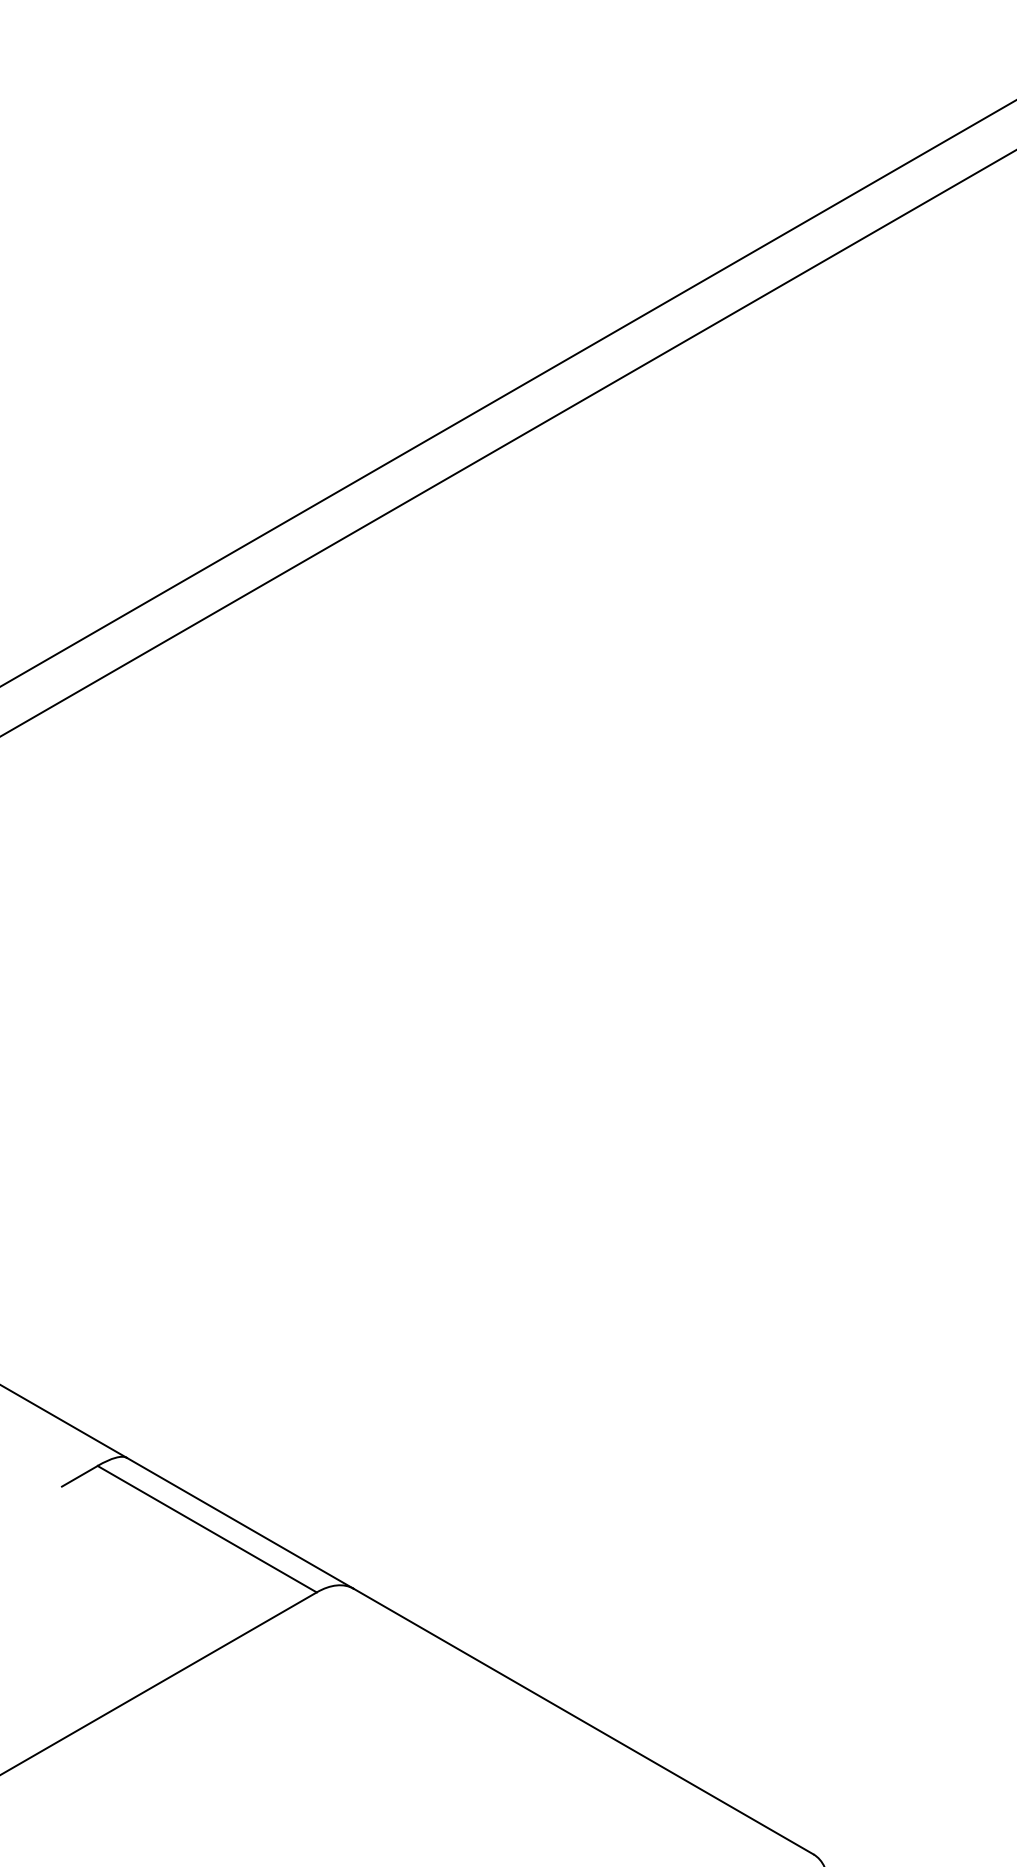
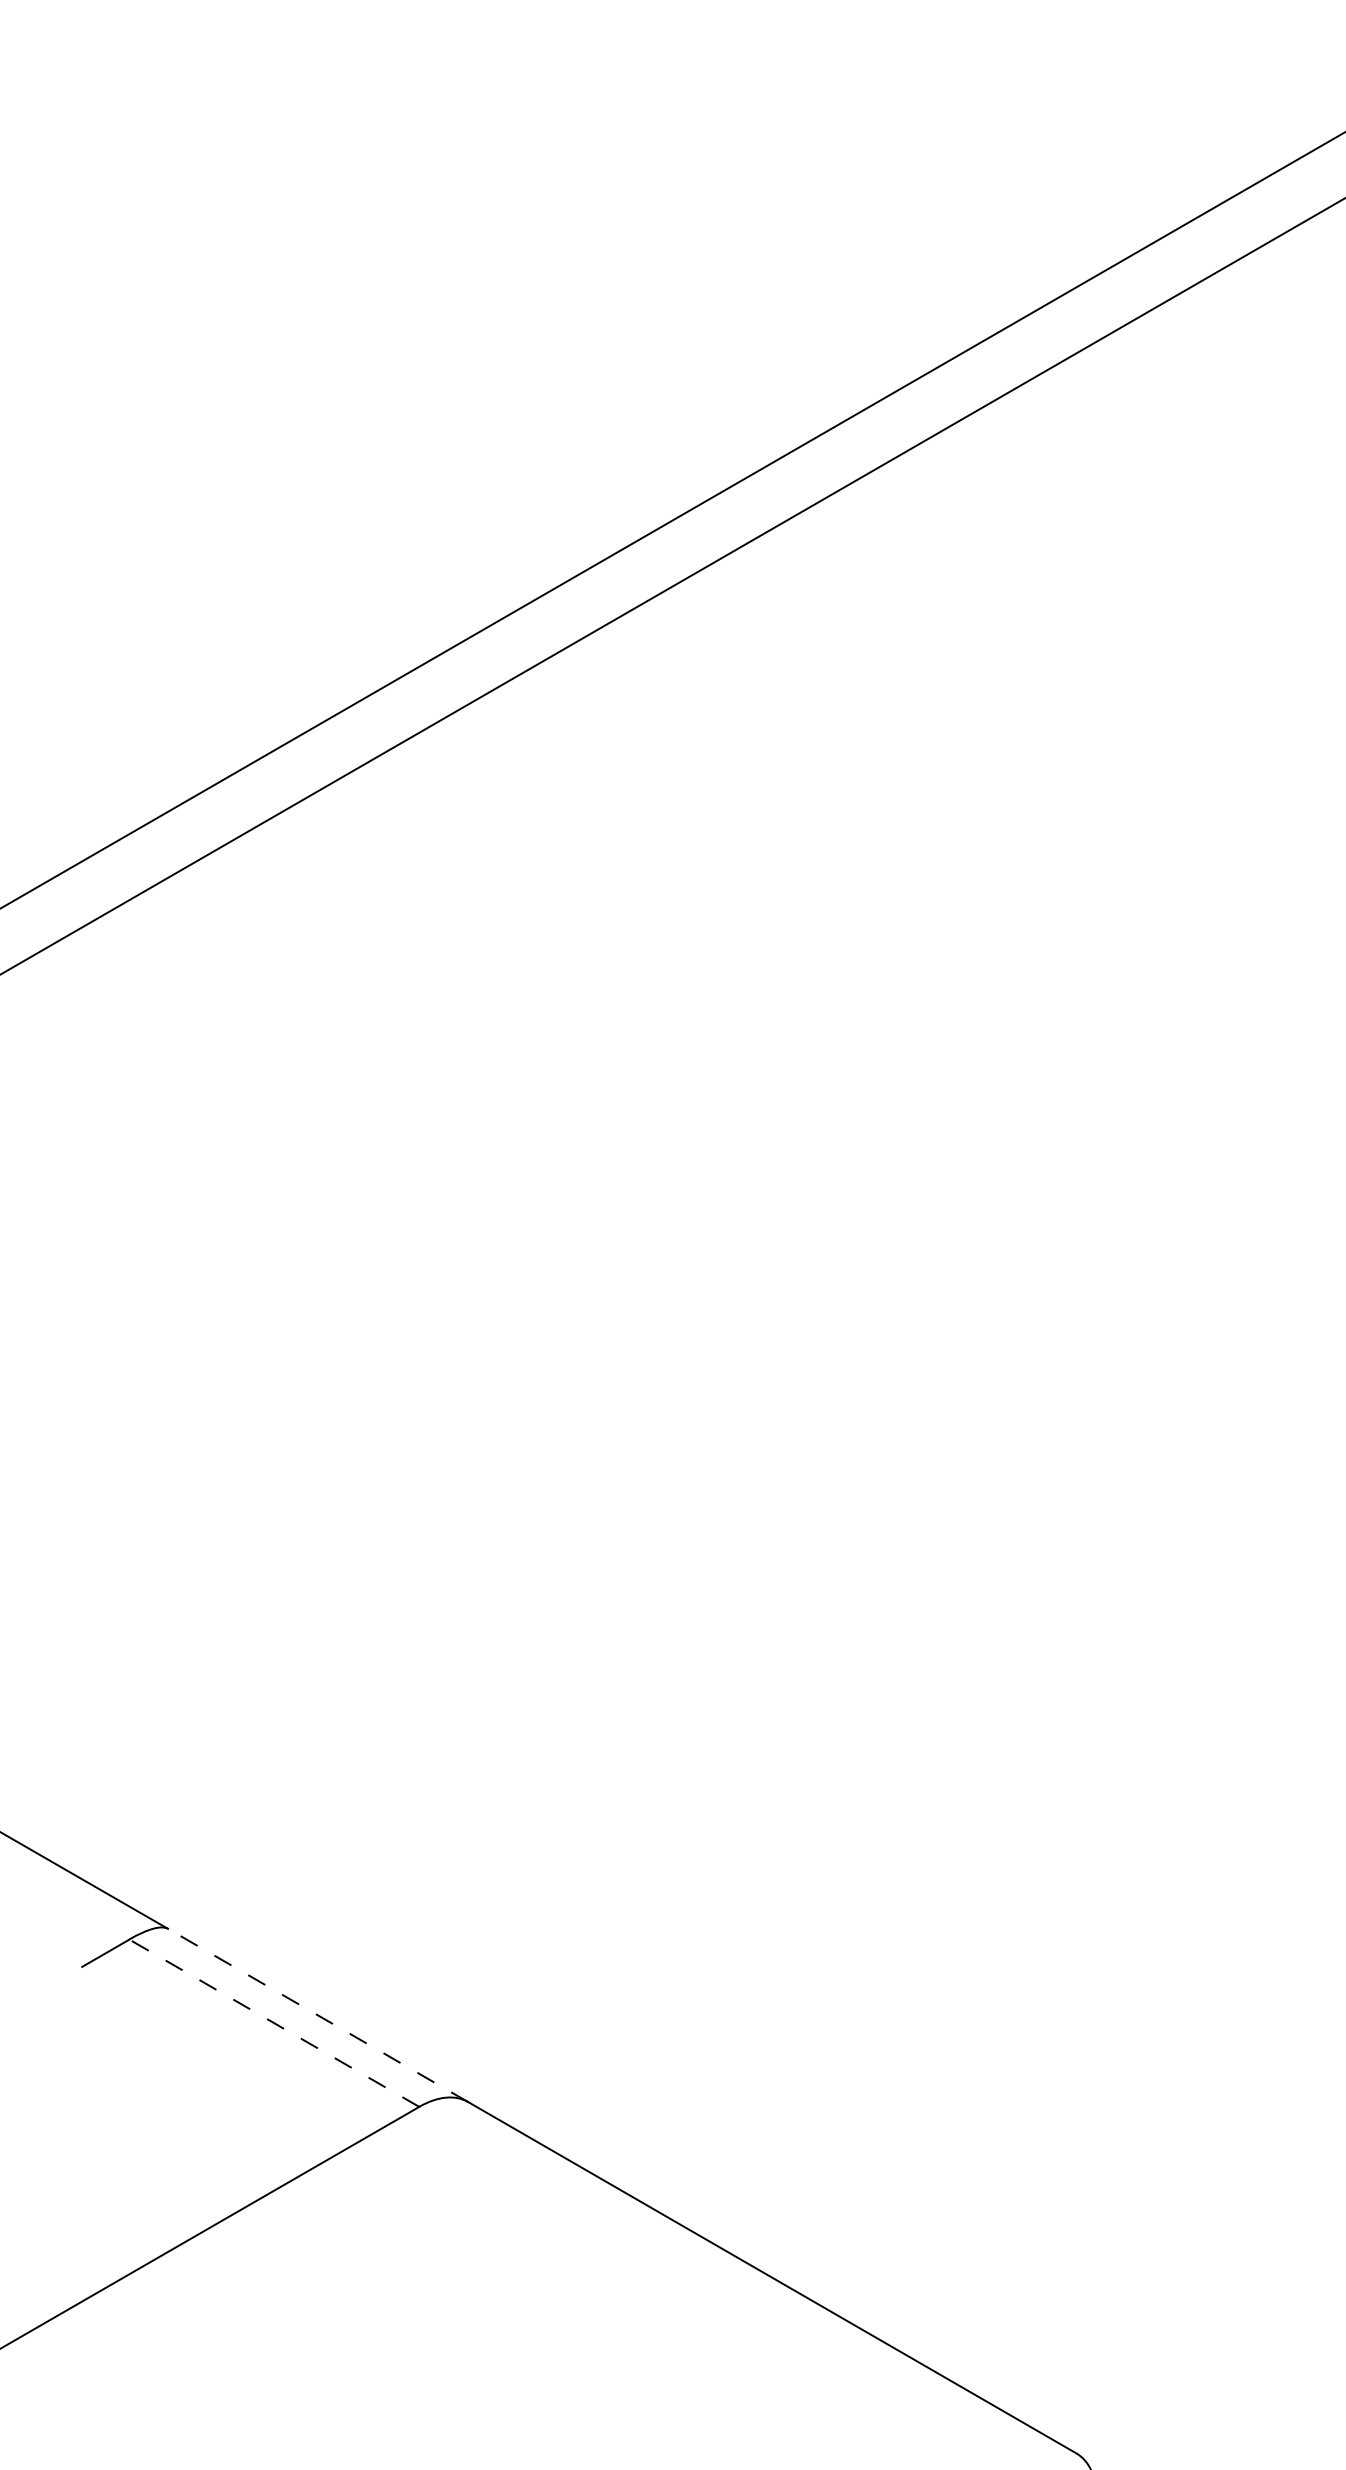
line: (240, 1523) -> (318, 2015), solid -> dashed
line: (206, 1528) -> (273, 2022), solid -> dashed

